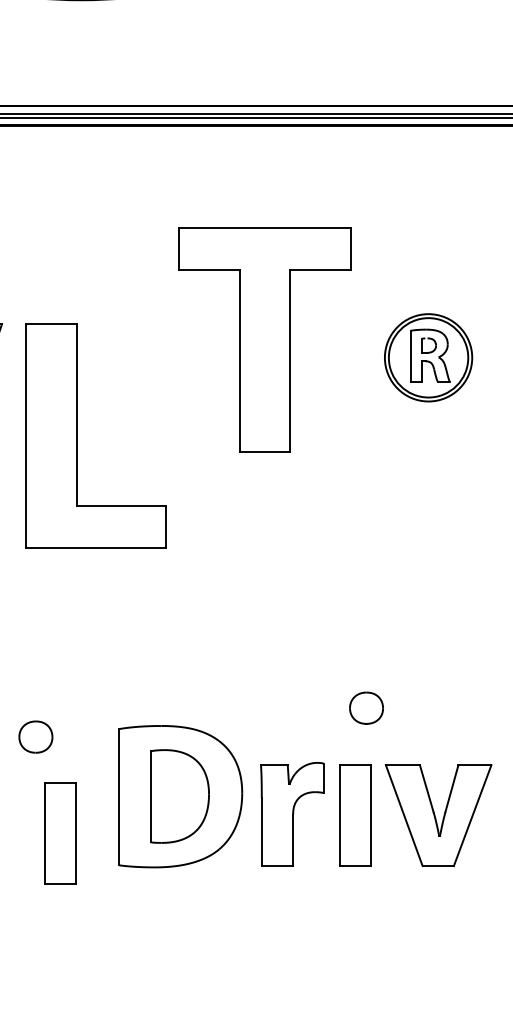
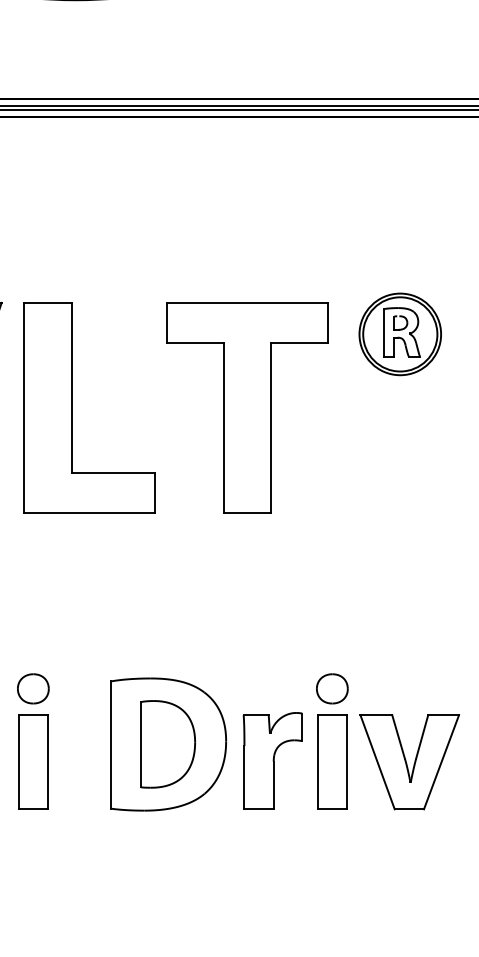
part: (265, 339) -> (247, 407), moved
part: (366, 707) -> (332, 688), moved
part: (60, 833) -> (33, 761), moved

